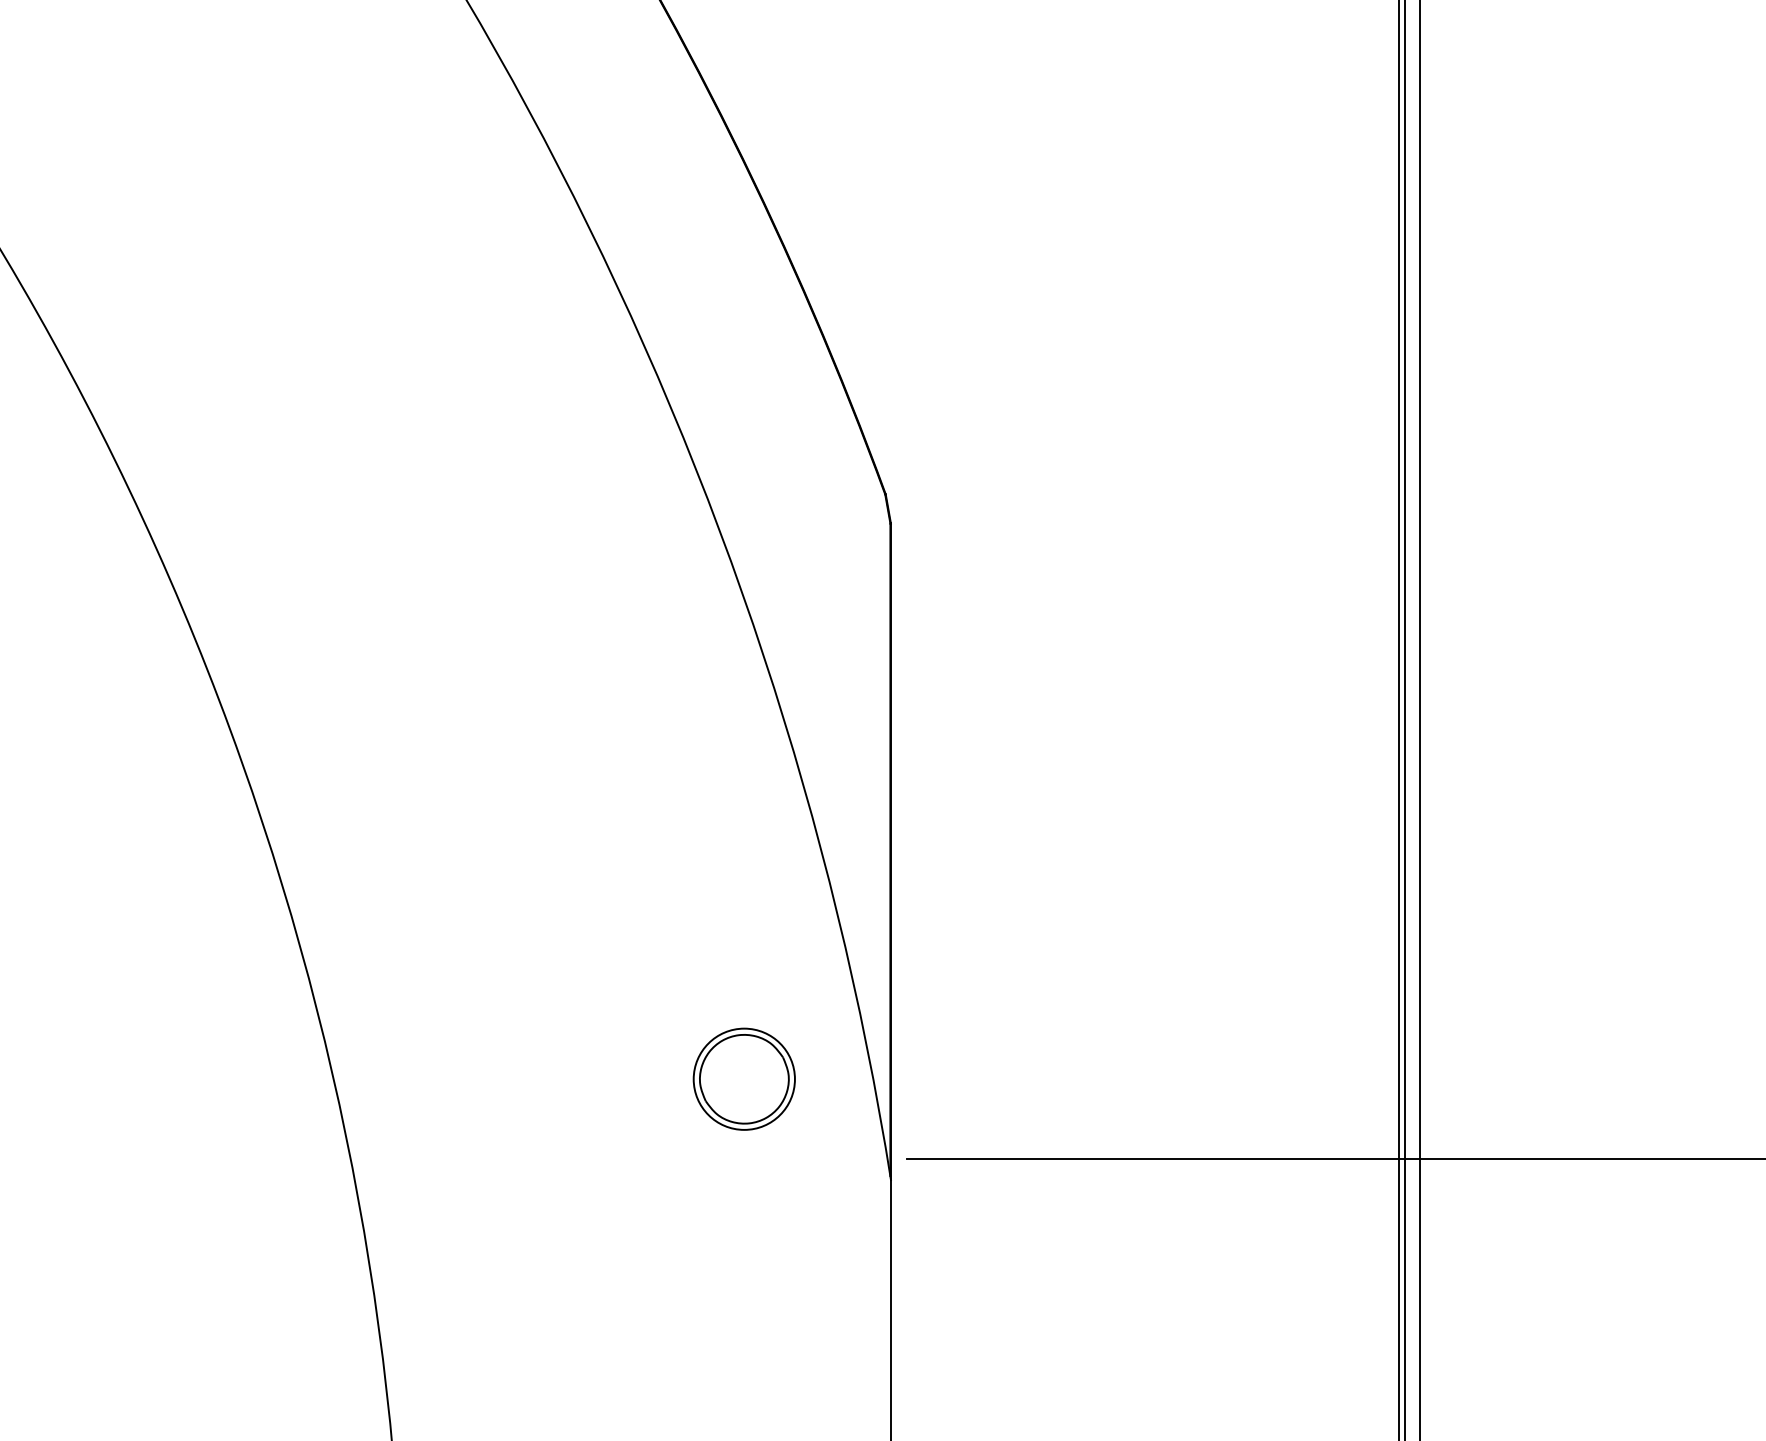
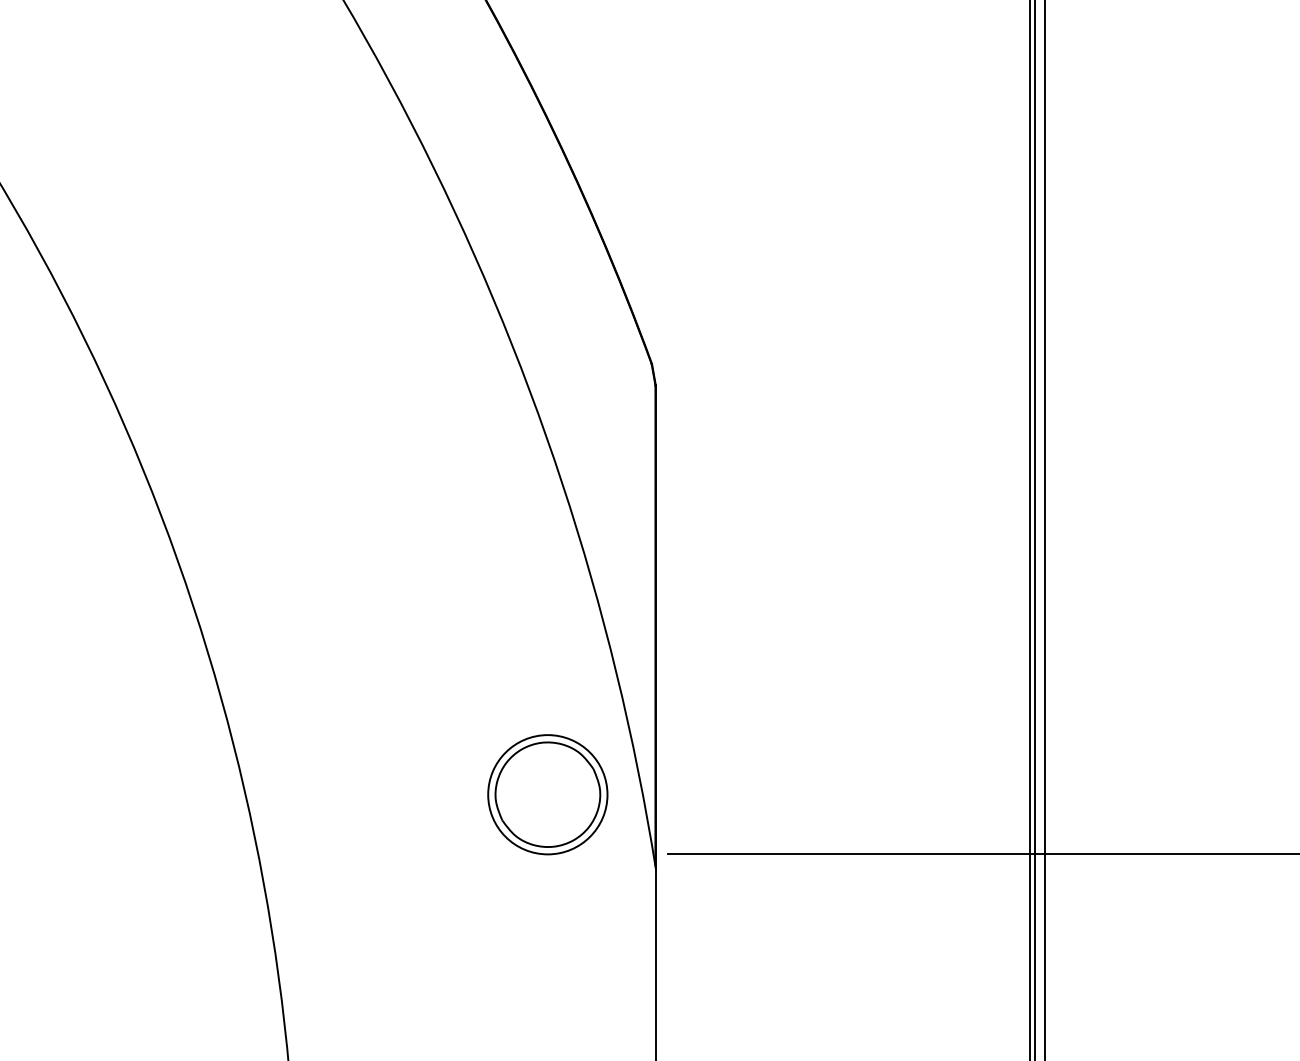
part: (743, 1079) -> (547, 794), size x1.6

